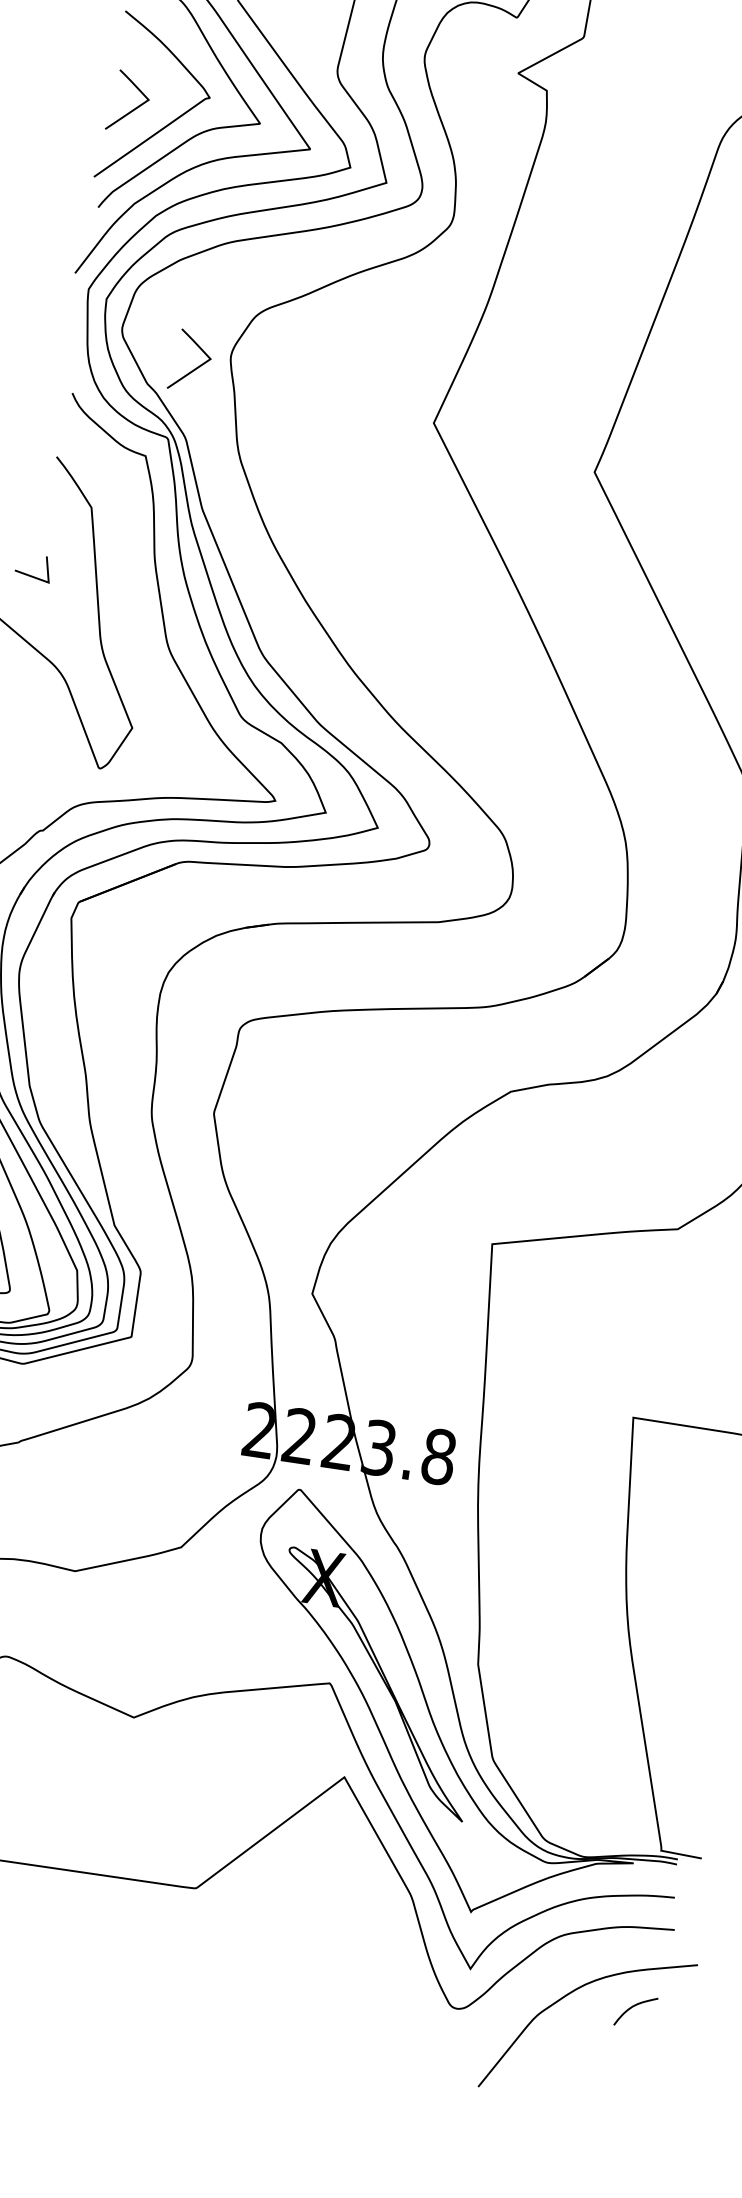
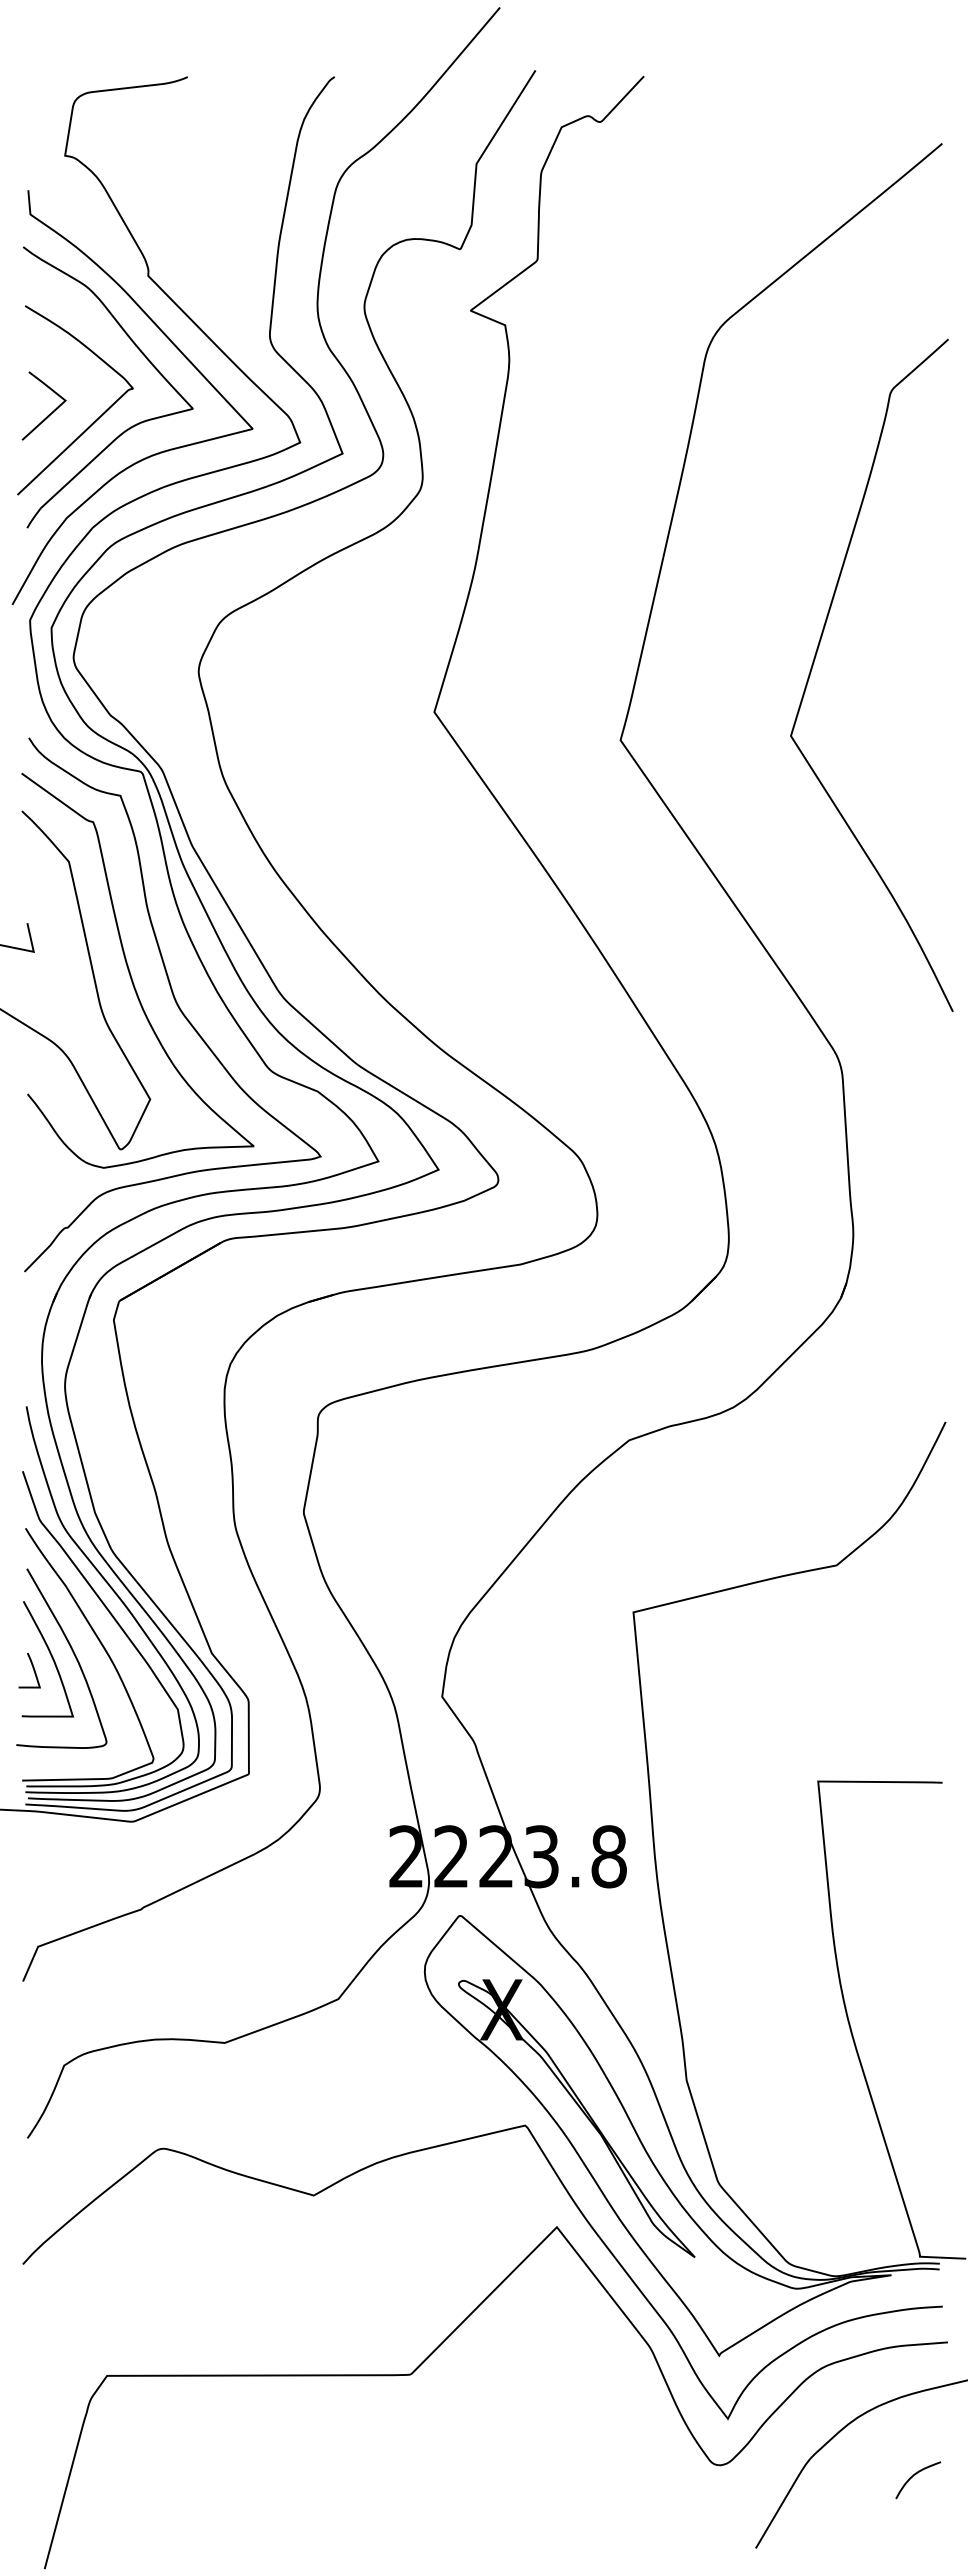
curve: (193, 369) -> (159, 691), removed
curve: (131, 612) -> (130, 971), added
curve: (634, 2007) -> (915, 2475), moved

